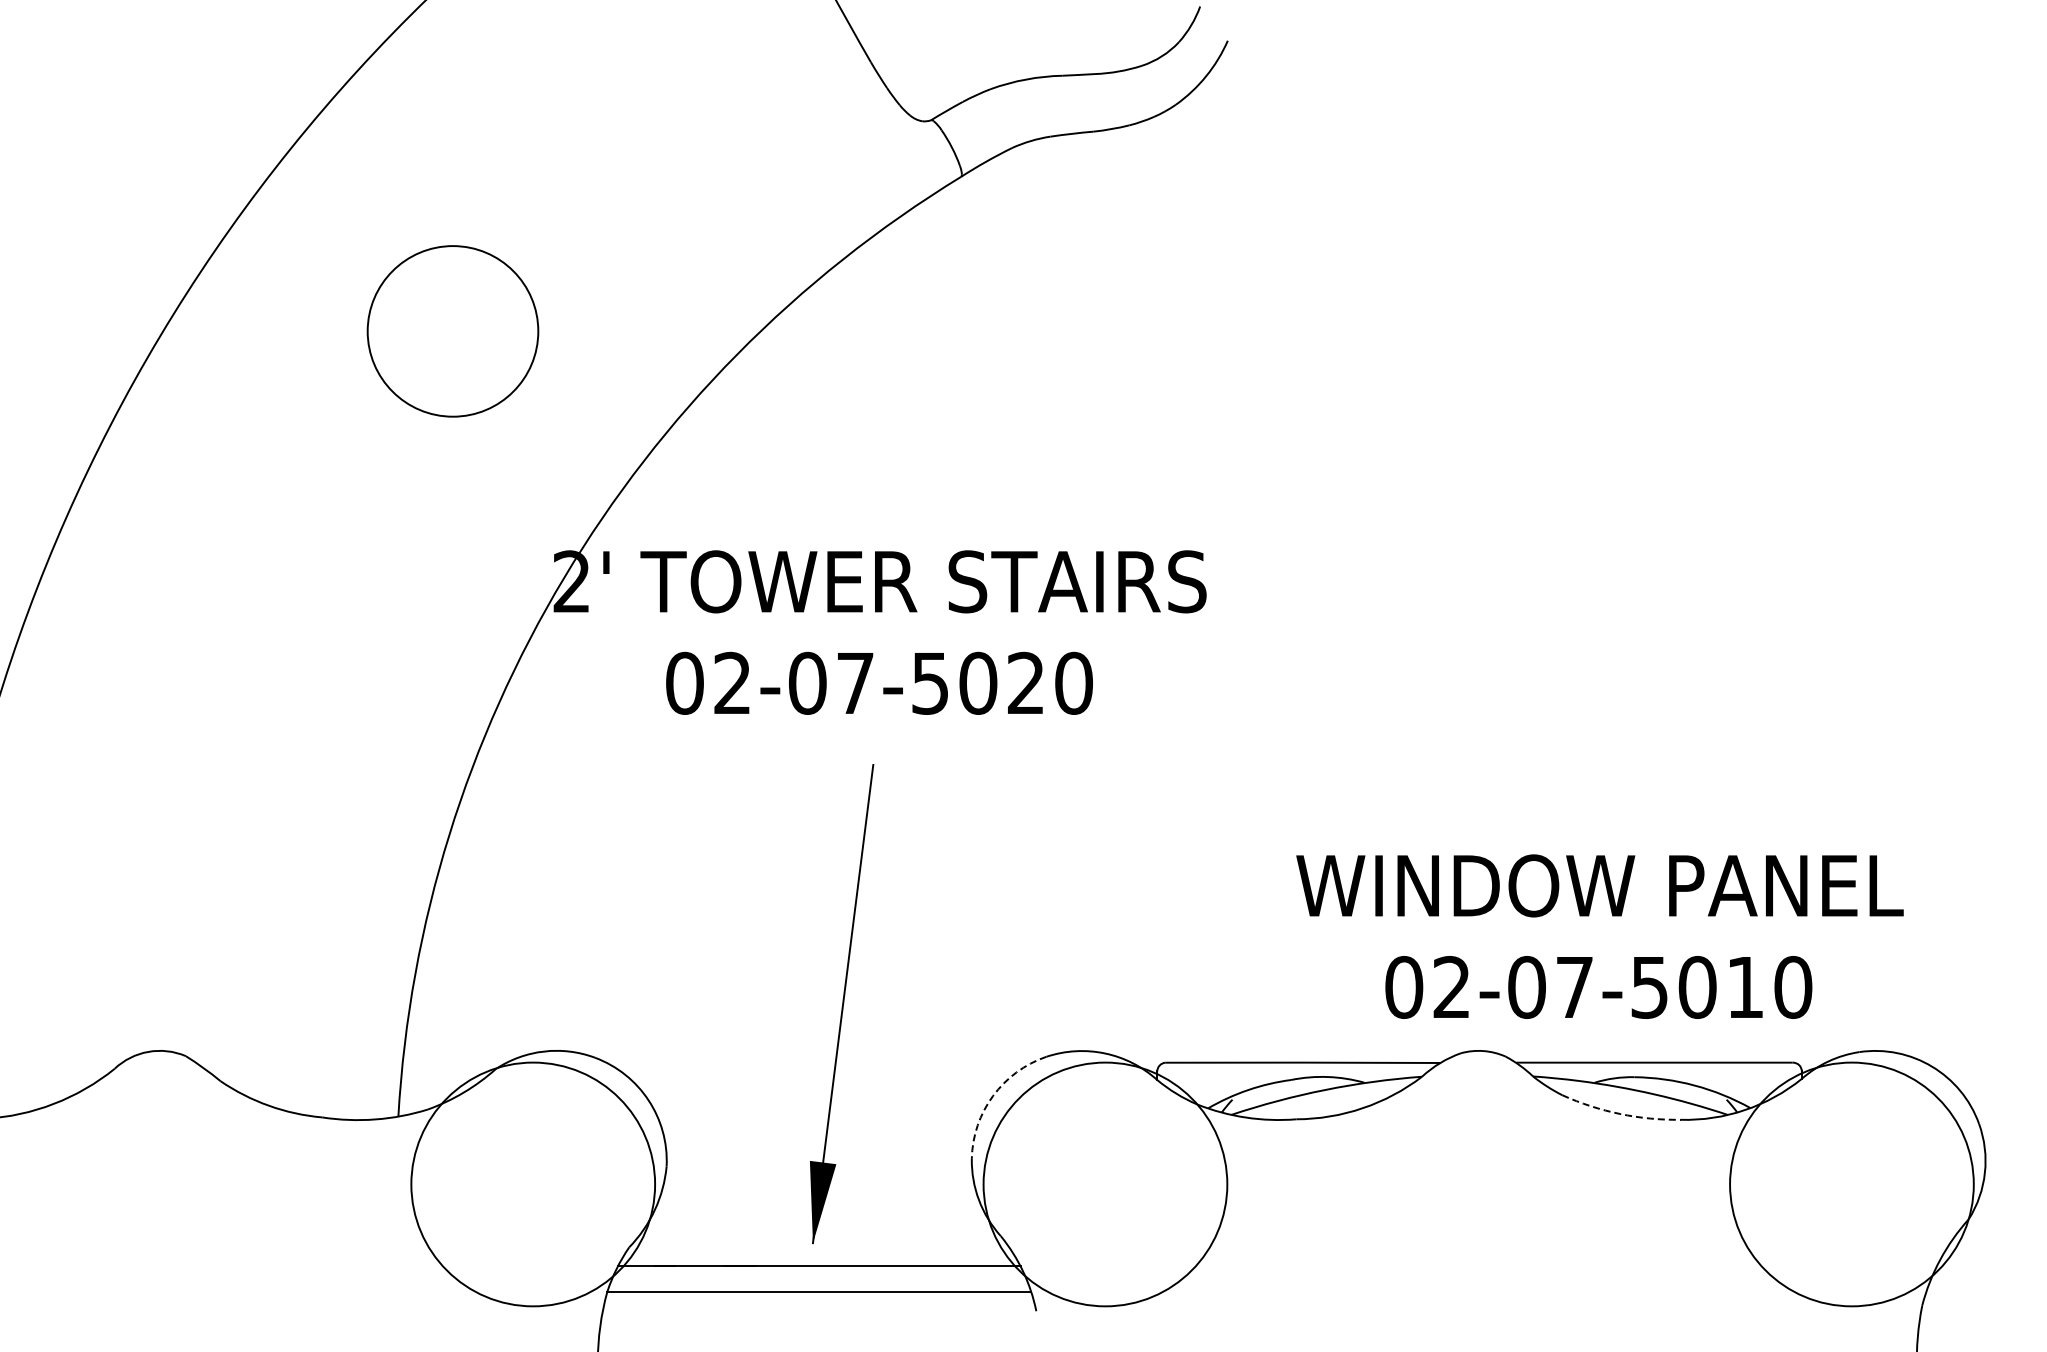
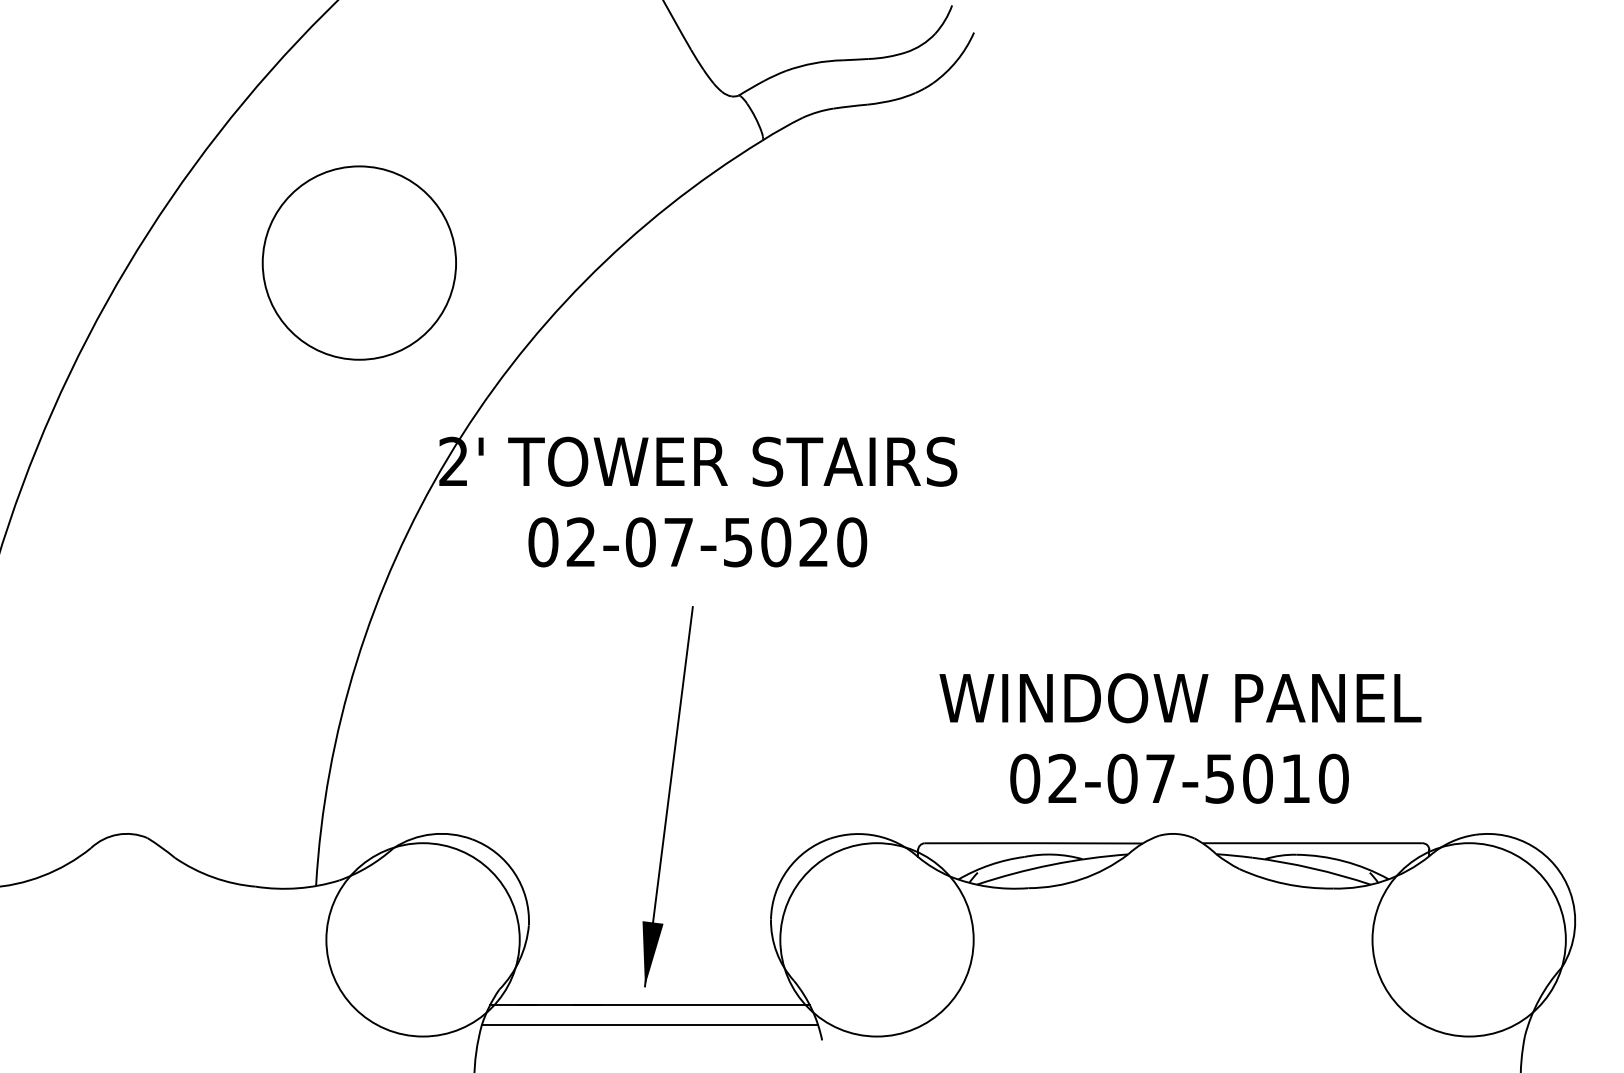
circle: (452, 331) -> (359, 263), size x1.43
text: (1599, 936) -> (1180, 738), moved
arc: (993, 1096) -> (788, 870), dashed -> solid
arc: (1620, 1113) -> (1285, 883), dashed -> solid

